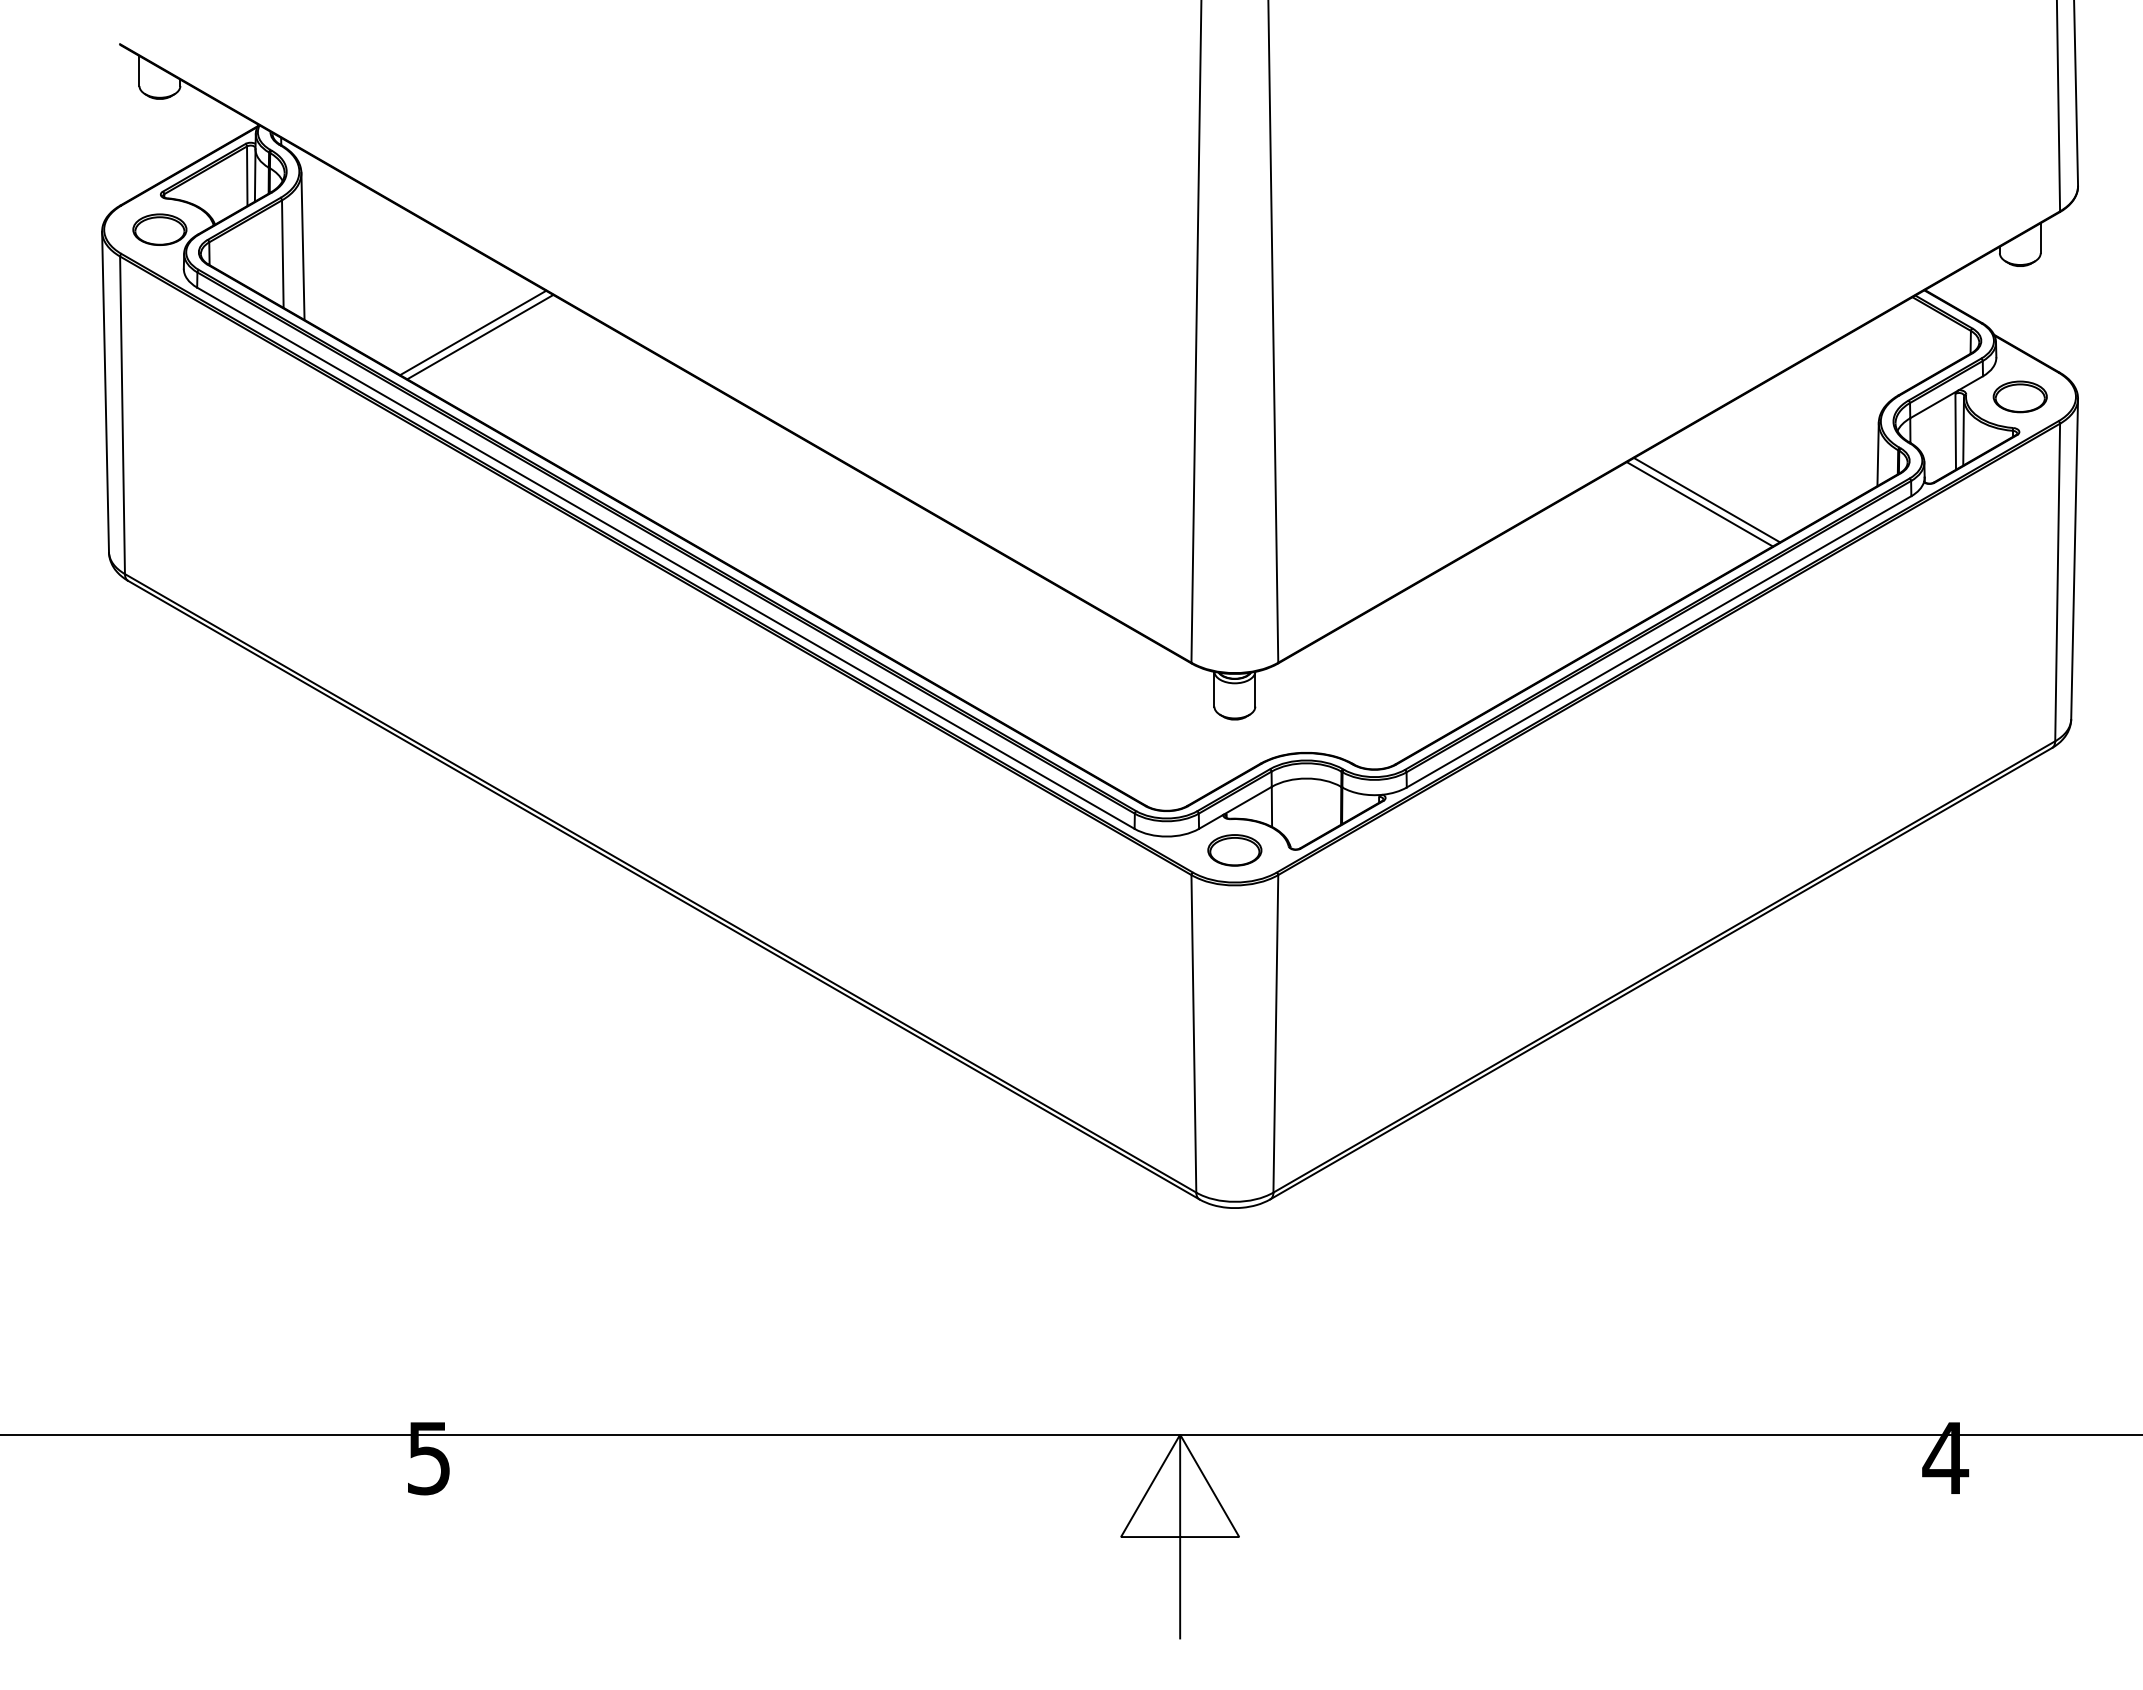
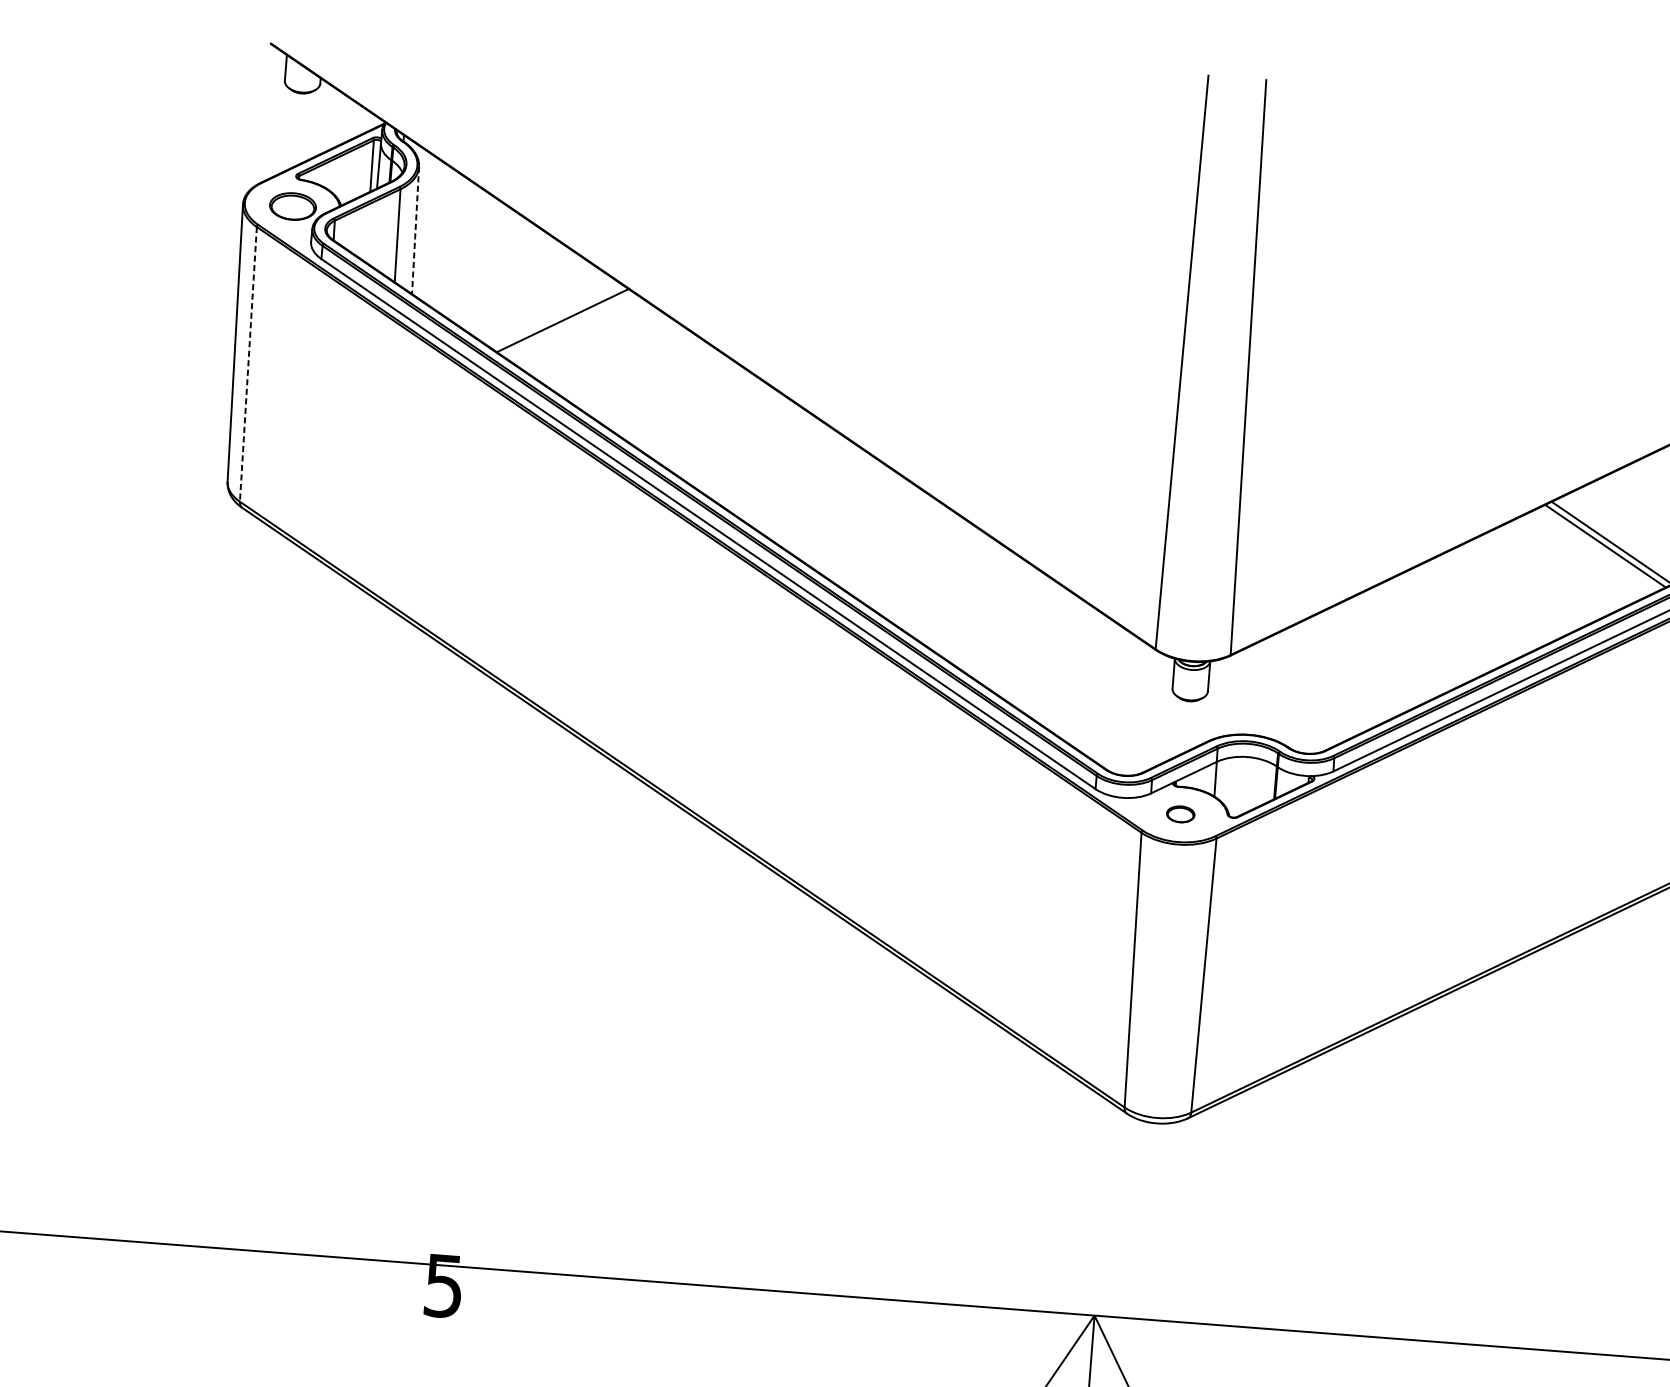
line: (302, 246) -> (415, 230), solid -> dashed
line: (473, 332) -> (557, 316), removed
line: (122, 415) -> (248, 364), solid -> dashed
part: (1234, 850) -> (1180, 814), size x0.6

